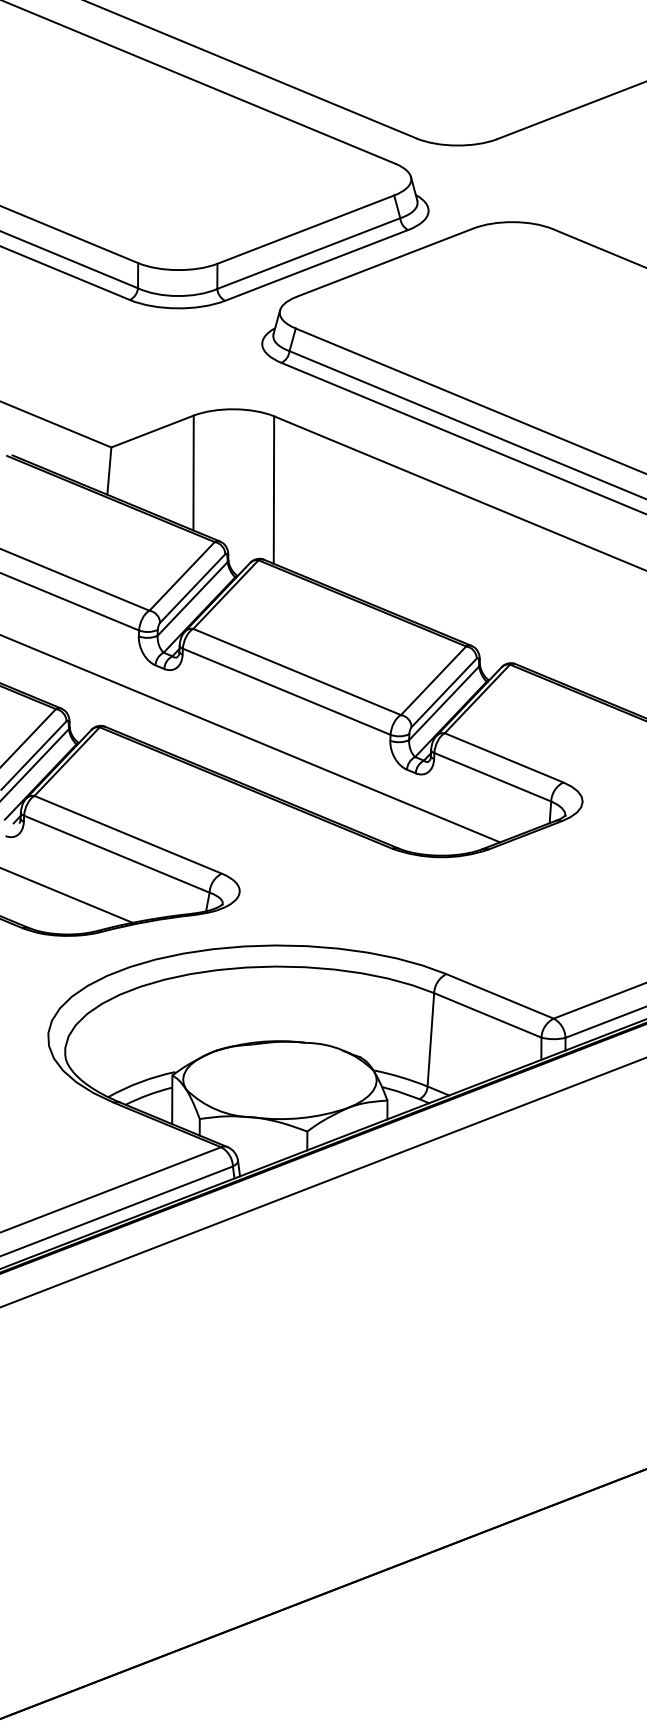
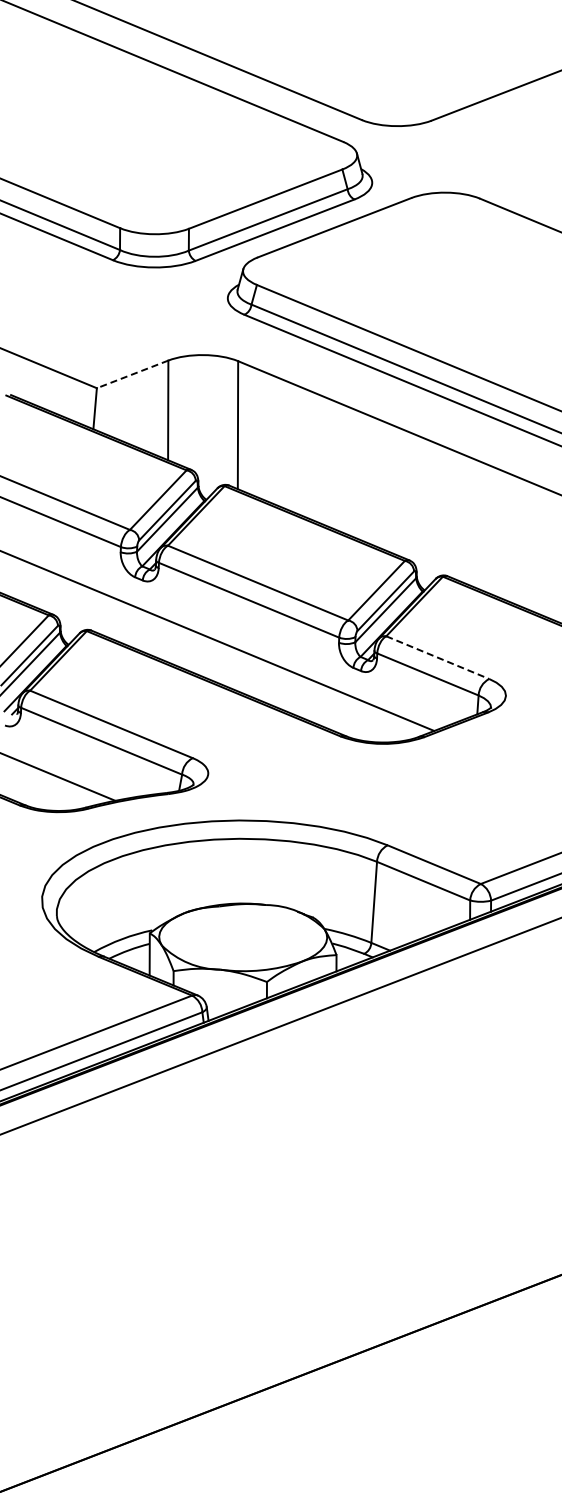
line: (152, 431) -> (132, 374), solid -> dashed
line: (503, 757) -> (437, 657), solid -> dashed

